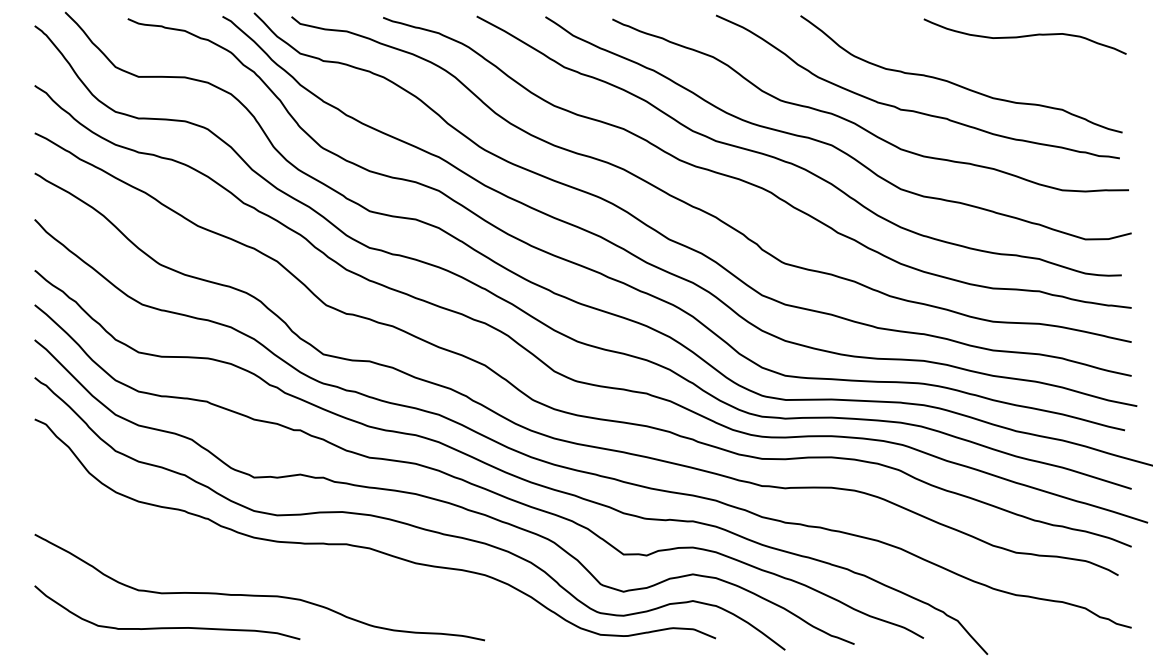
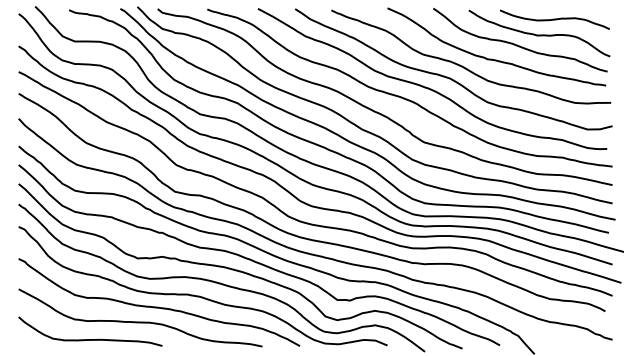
curve: (996, 63) -> (539, 34), added
curve: (292, 566) -> (158, 306), added

